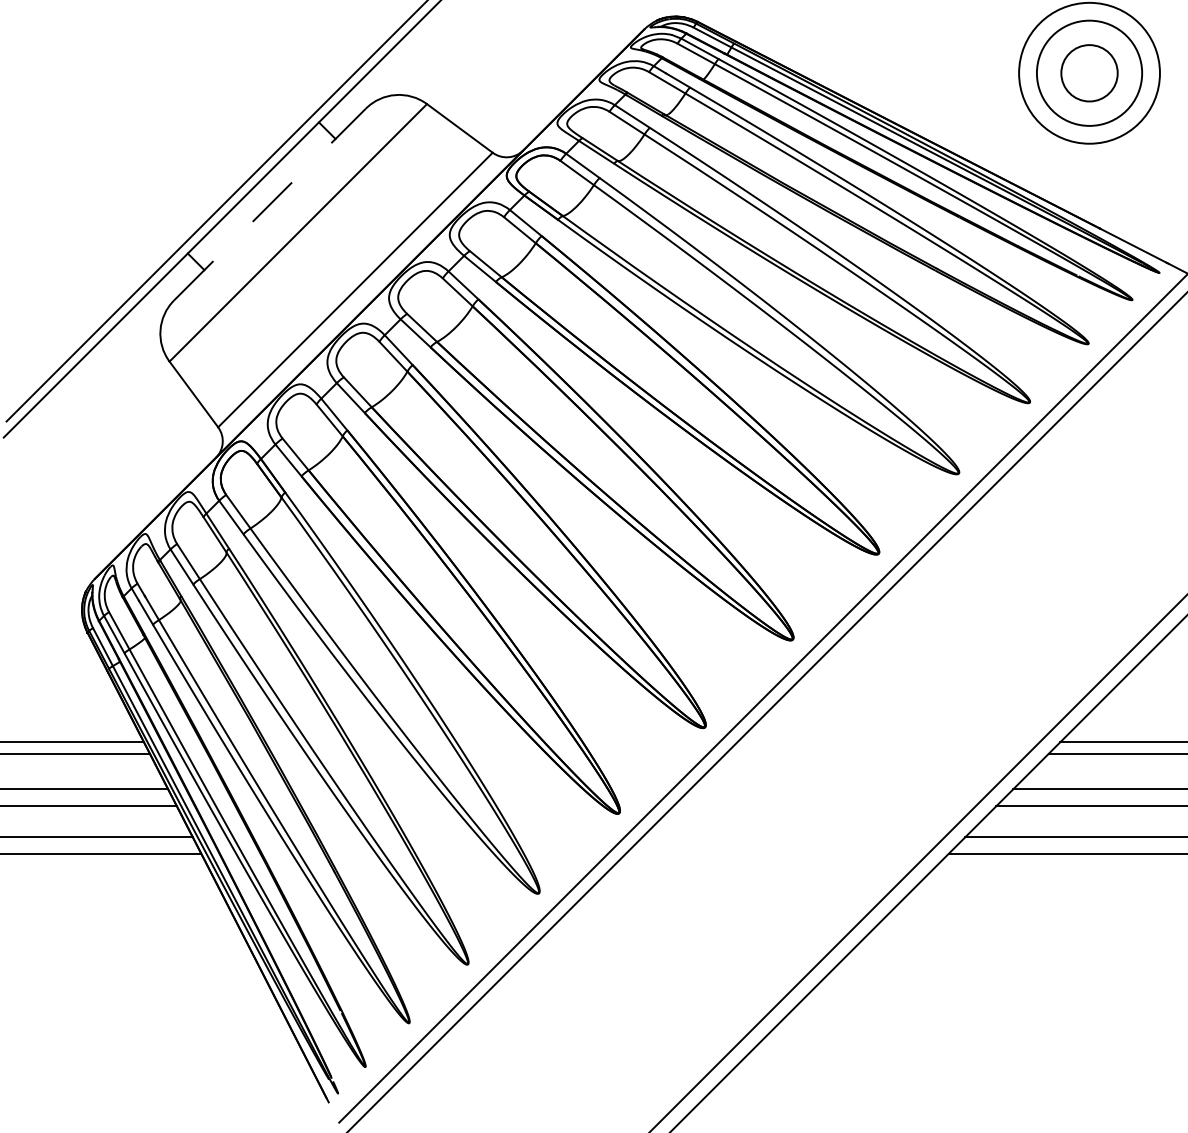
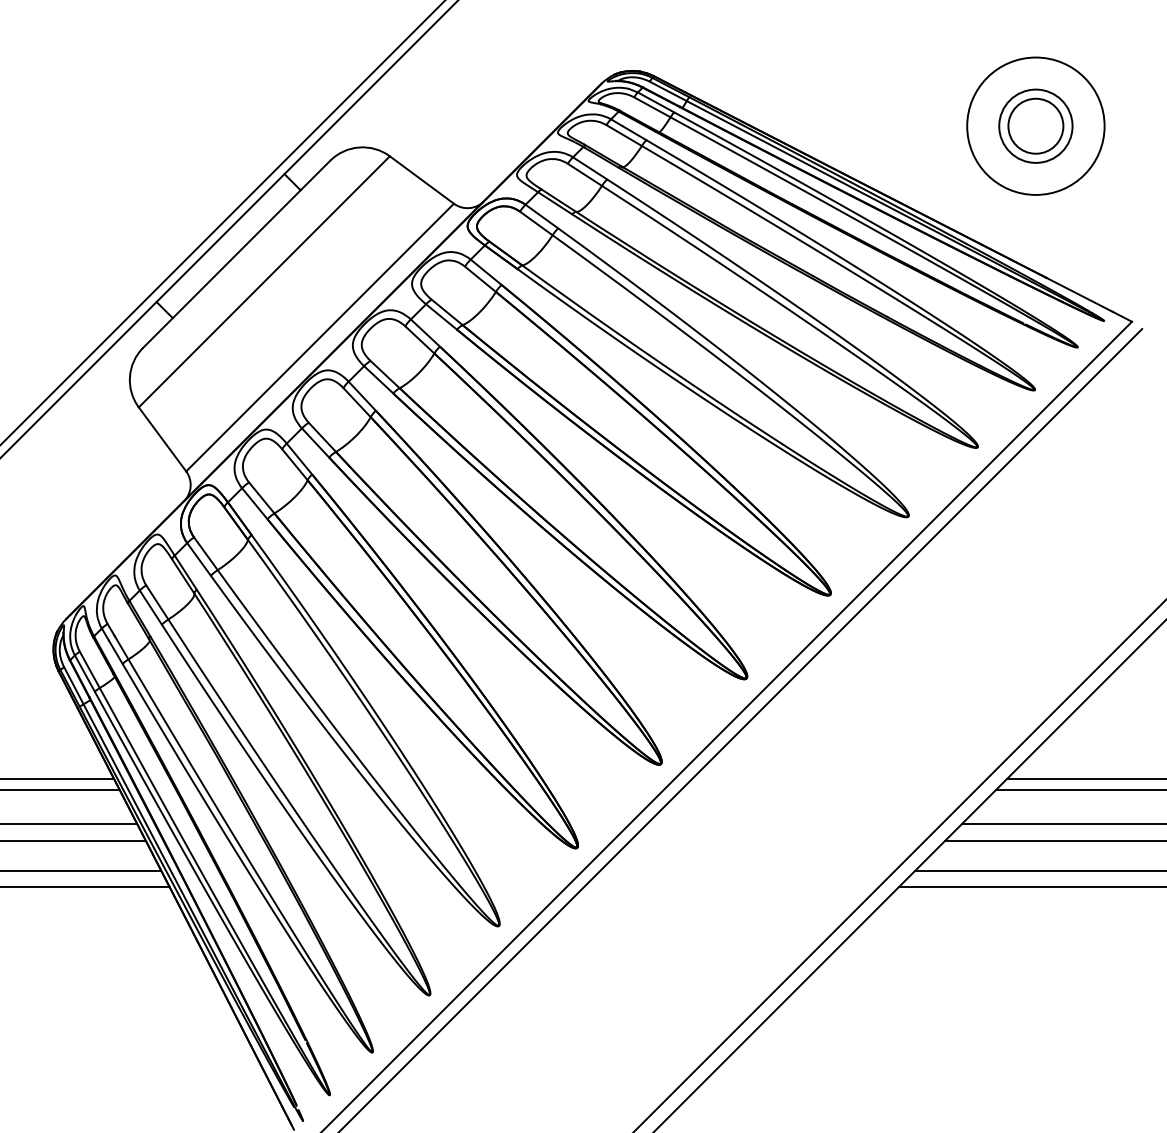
circle: (1089, 72) -> (1035, 125), size x0.71
line: (270, 203) -> (237, 253), dashed -> solid

